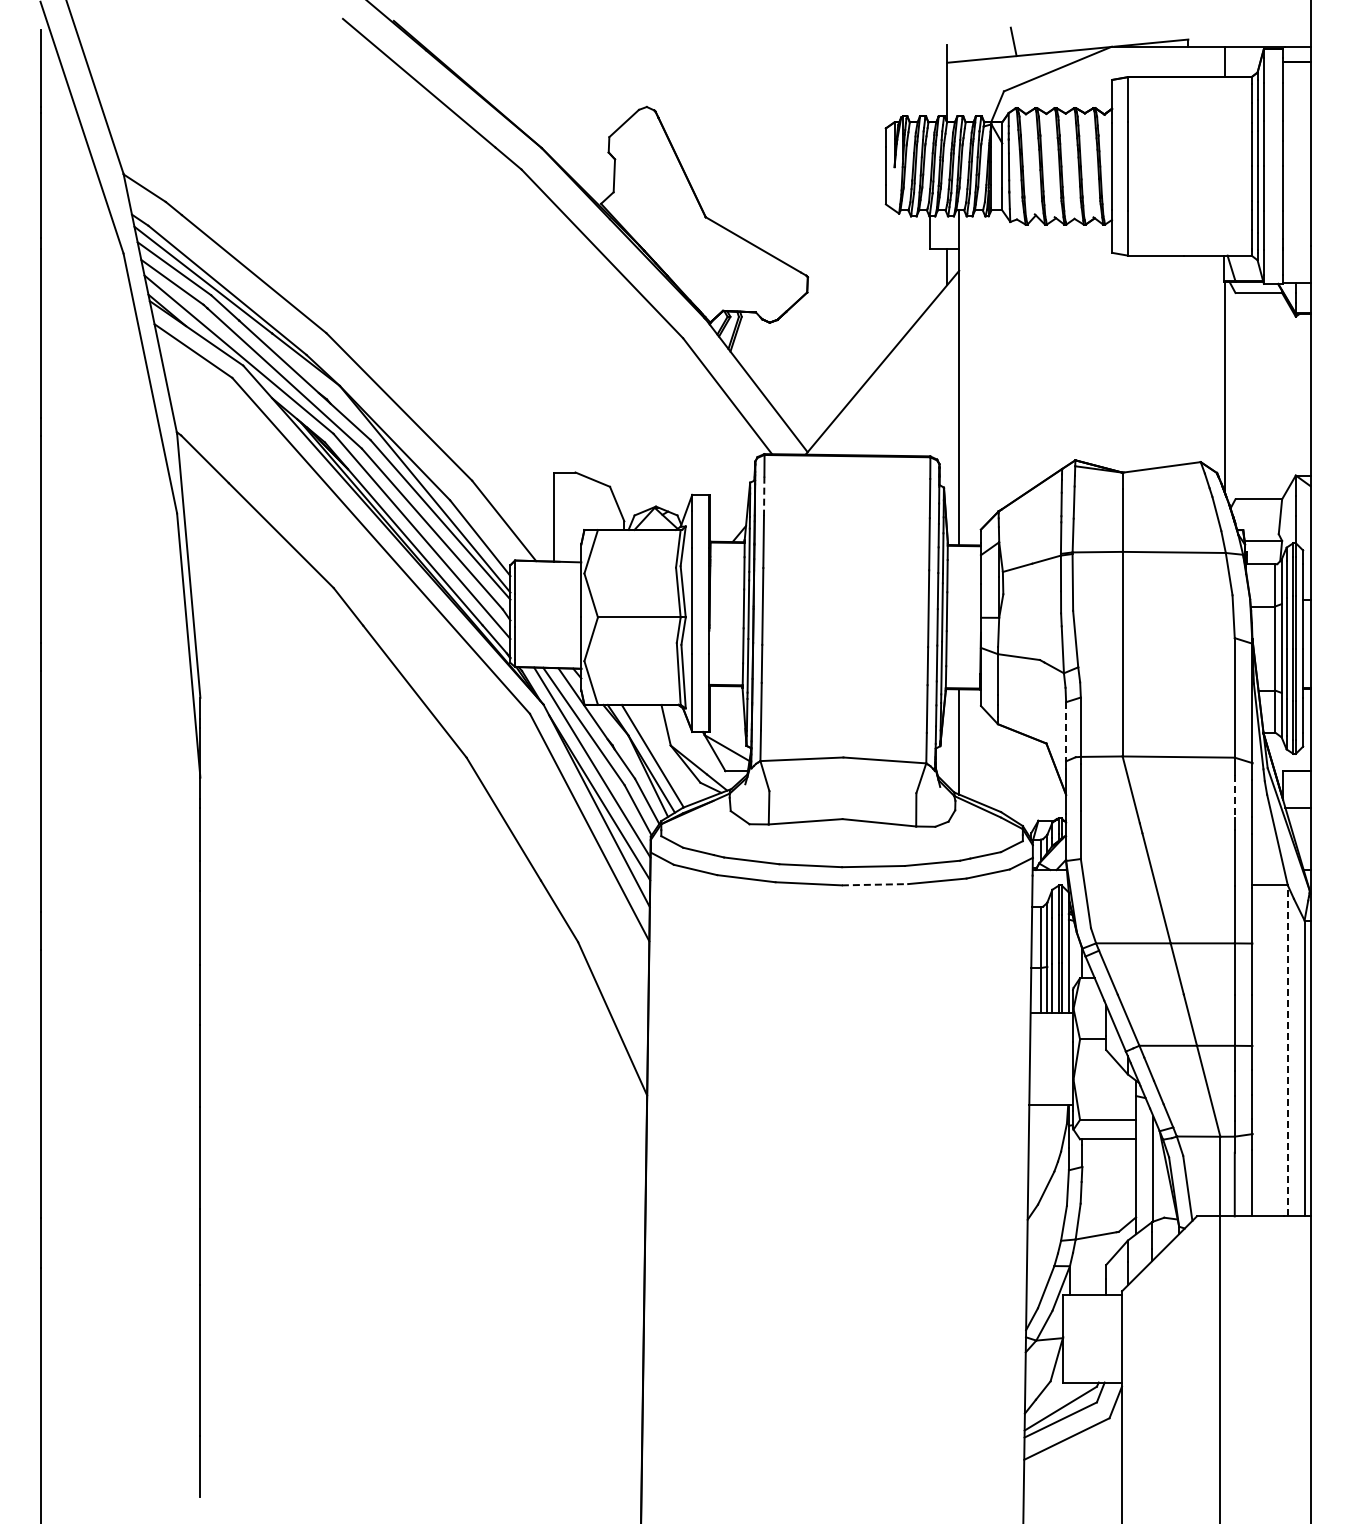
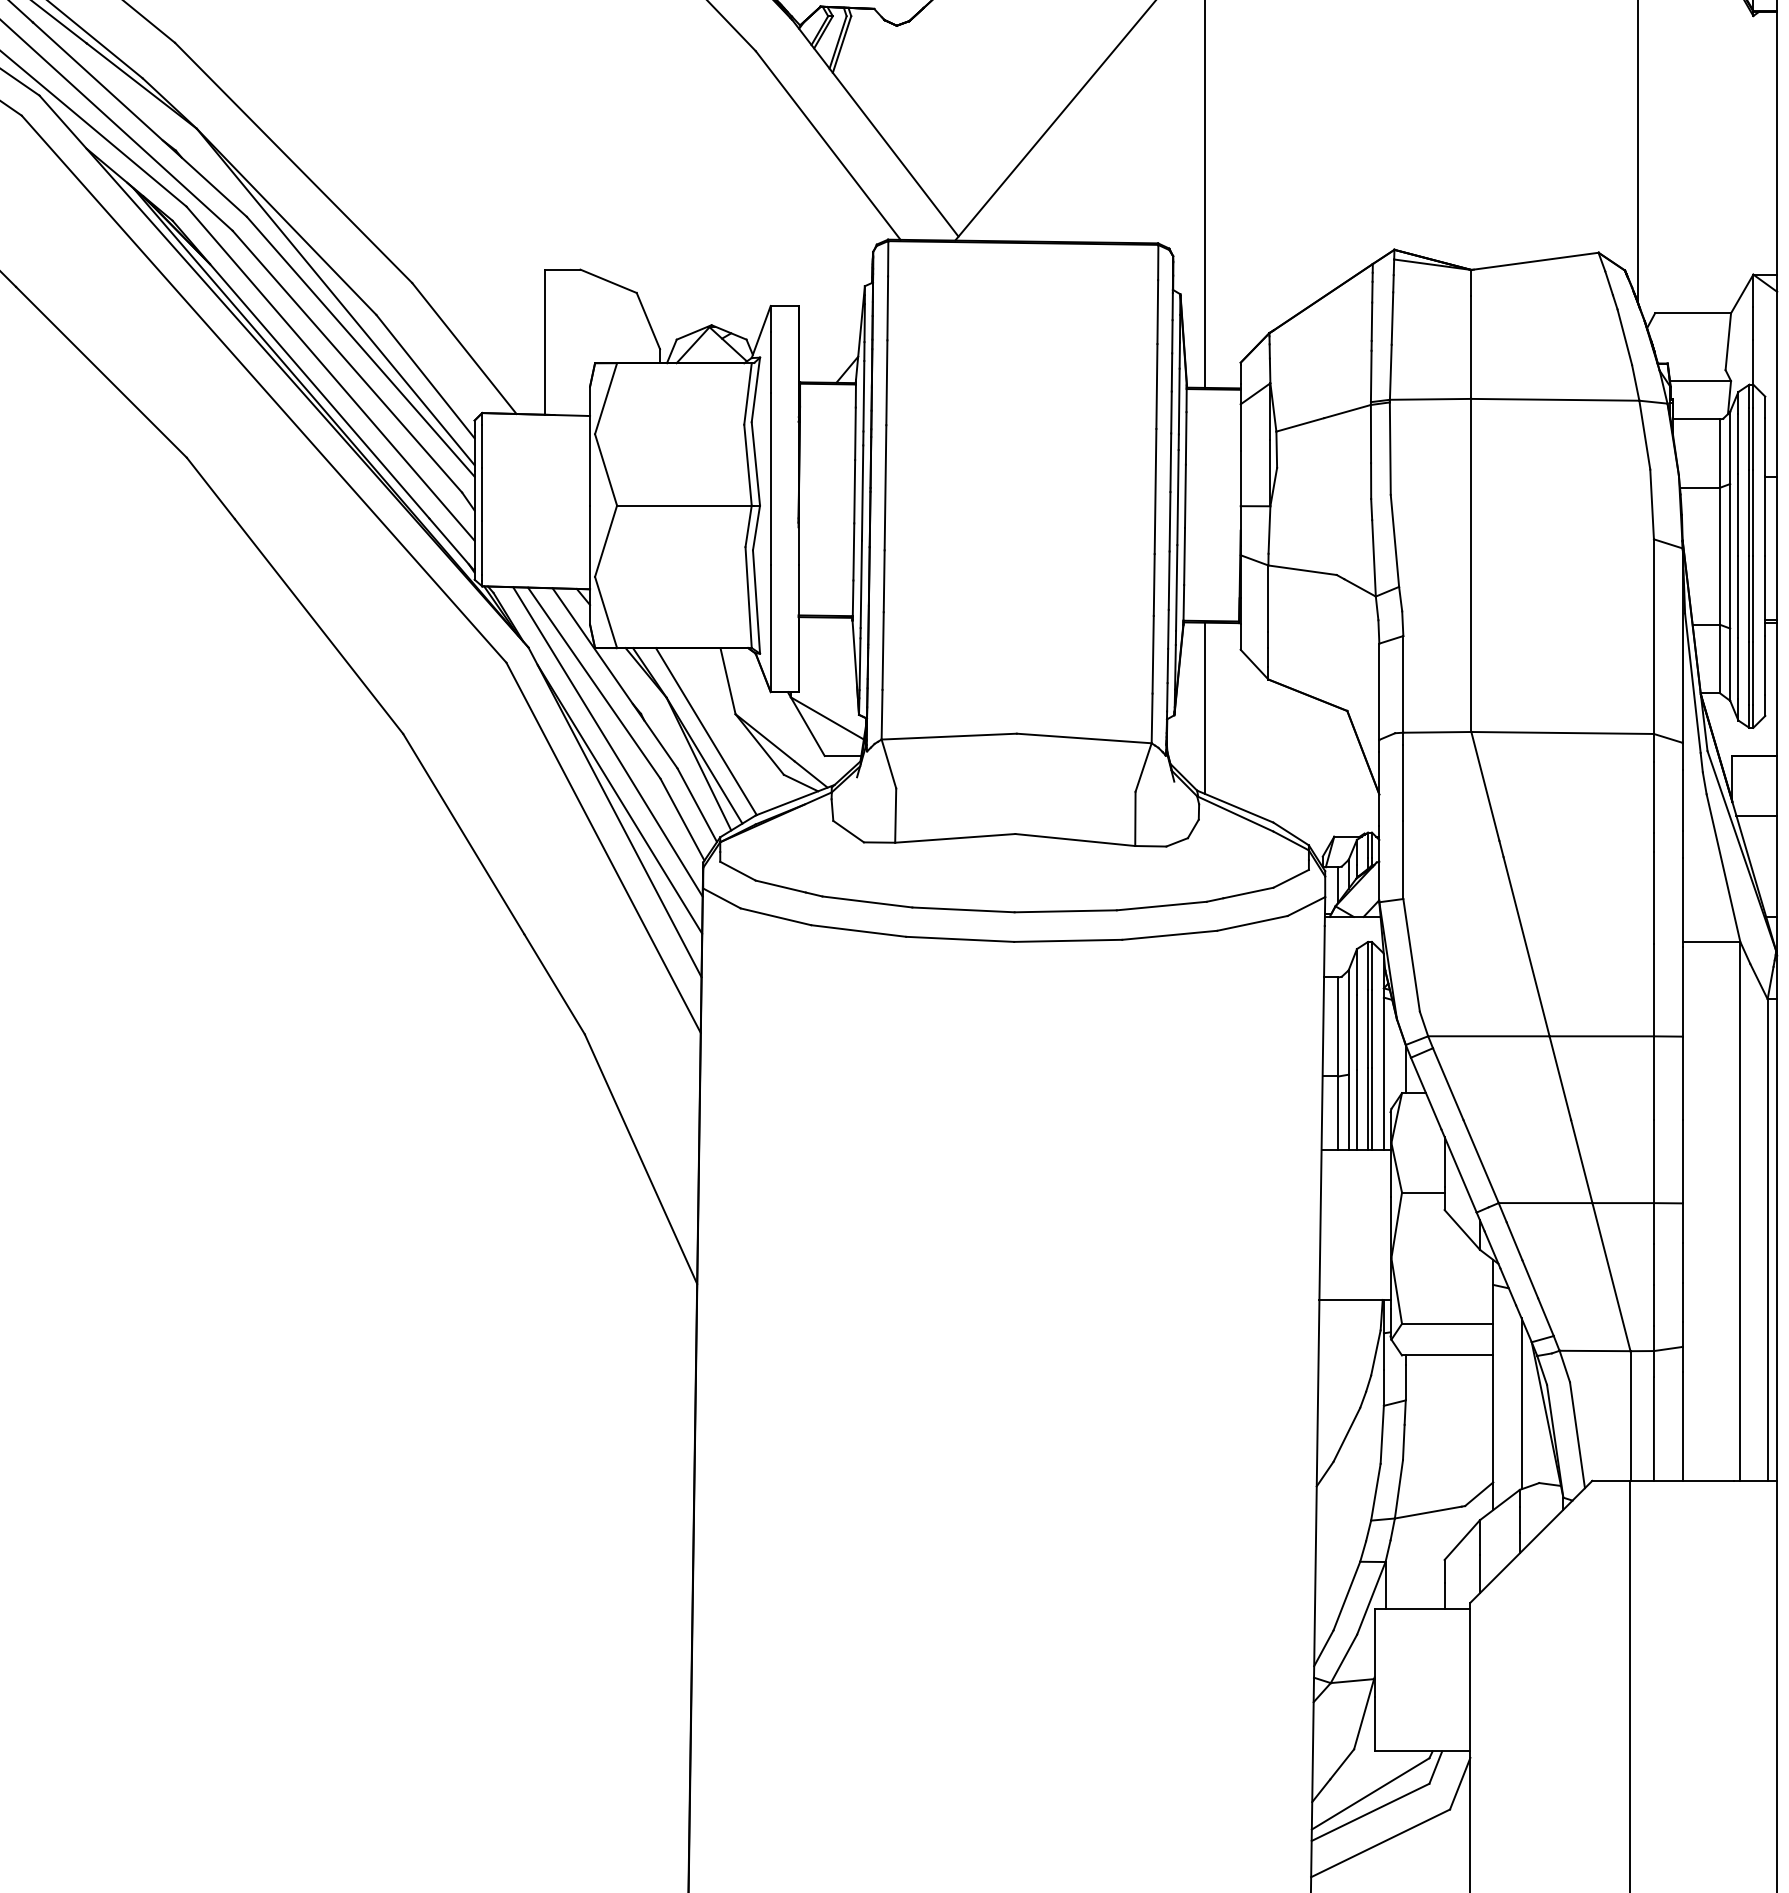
line: (764, 496) -> (888, 308), dashed -> solid
line: (1066, 731) -> (1379, 691), dashed -> solid
line: (1234, 796) -> (1653, 797), dashed -> solid
line: (875, 884) -> (1068, 940), dashed -> solid
line: (1287, 1050) -> (1739, 1210), dashed -> solid

